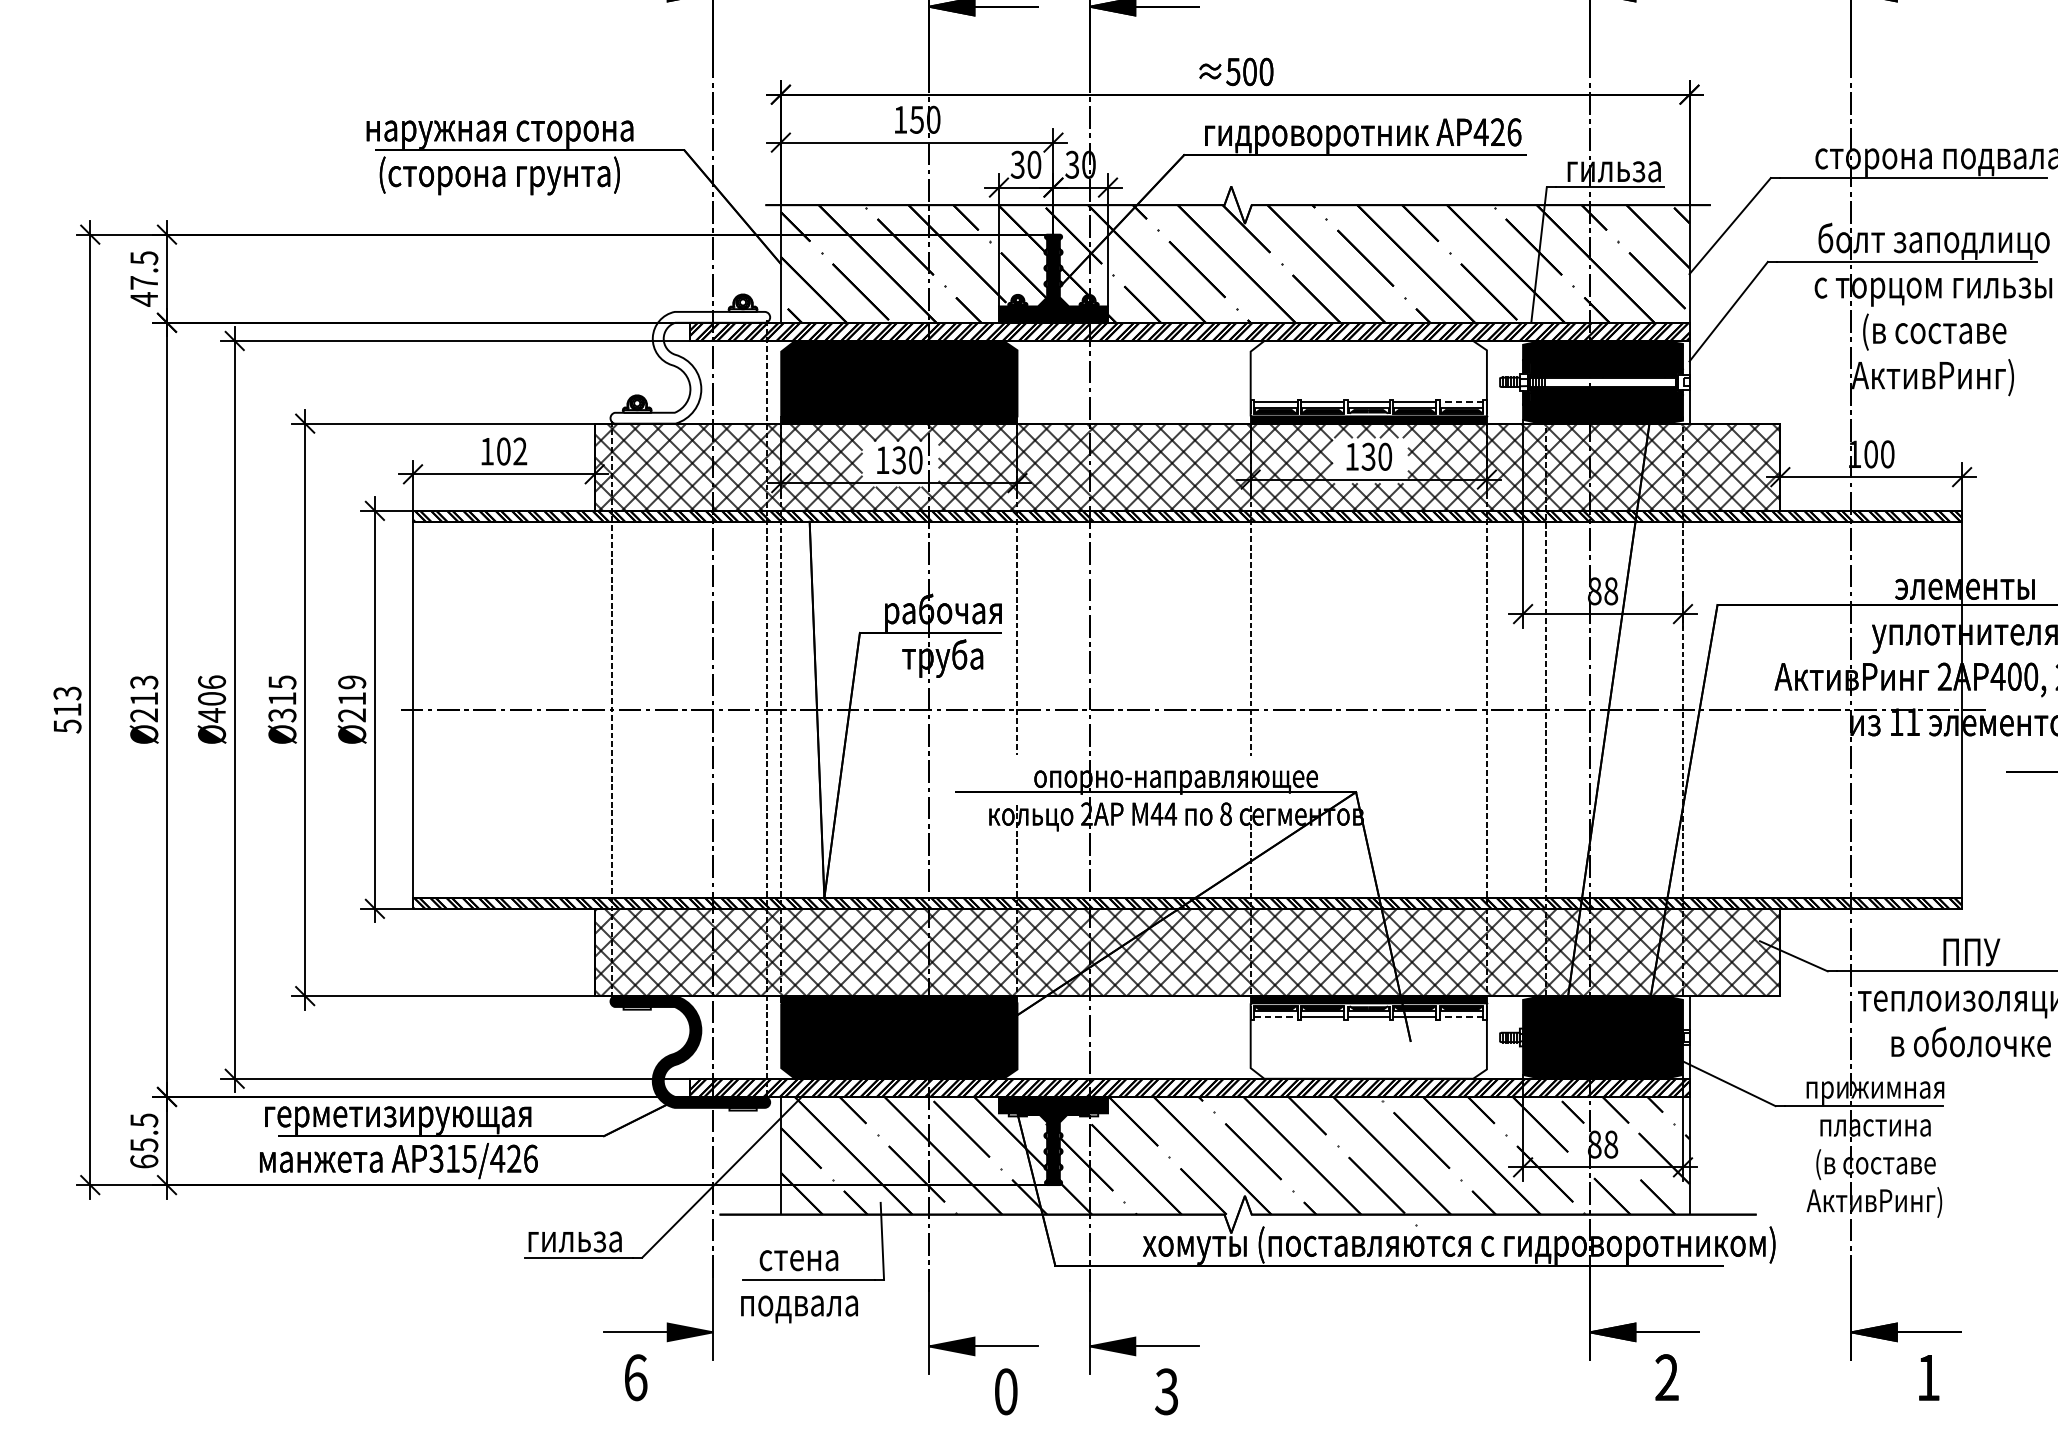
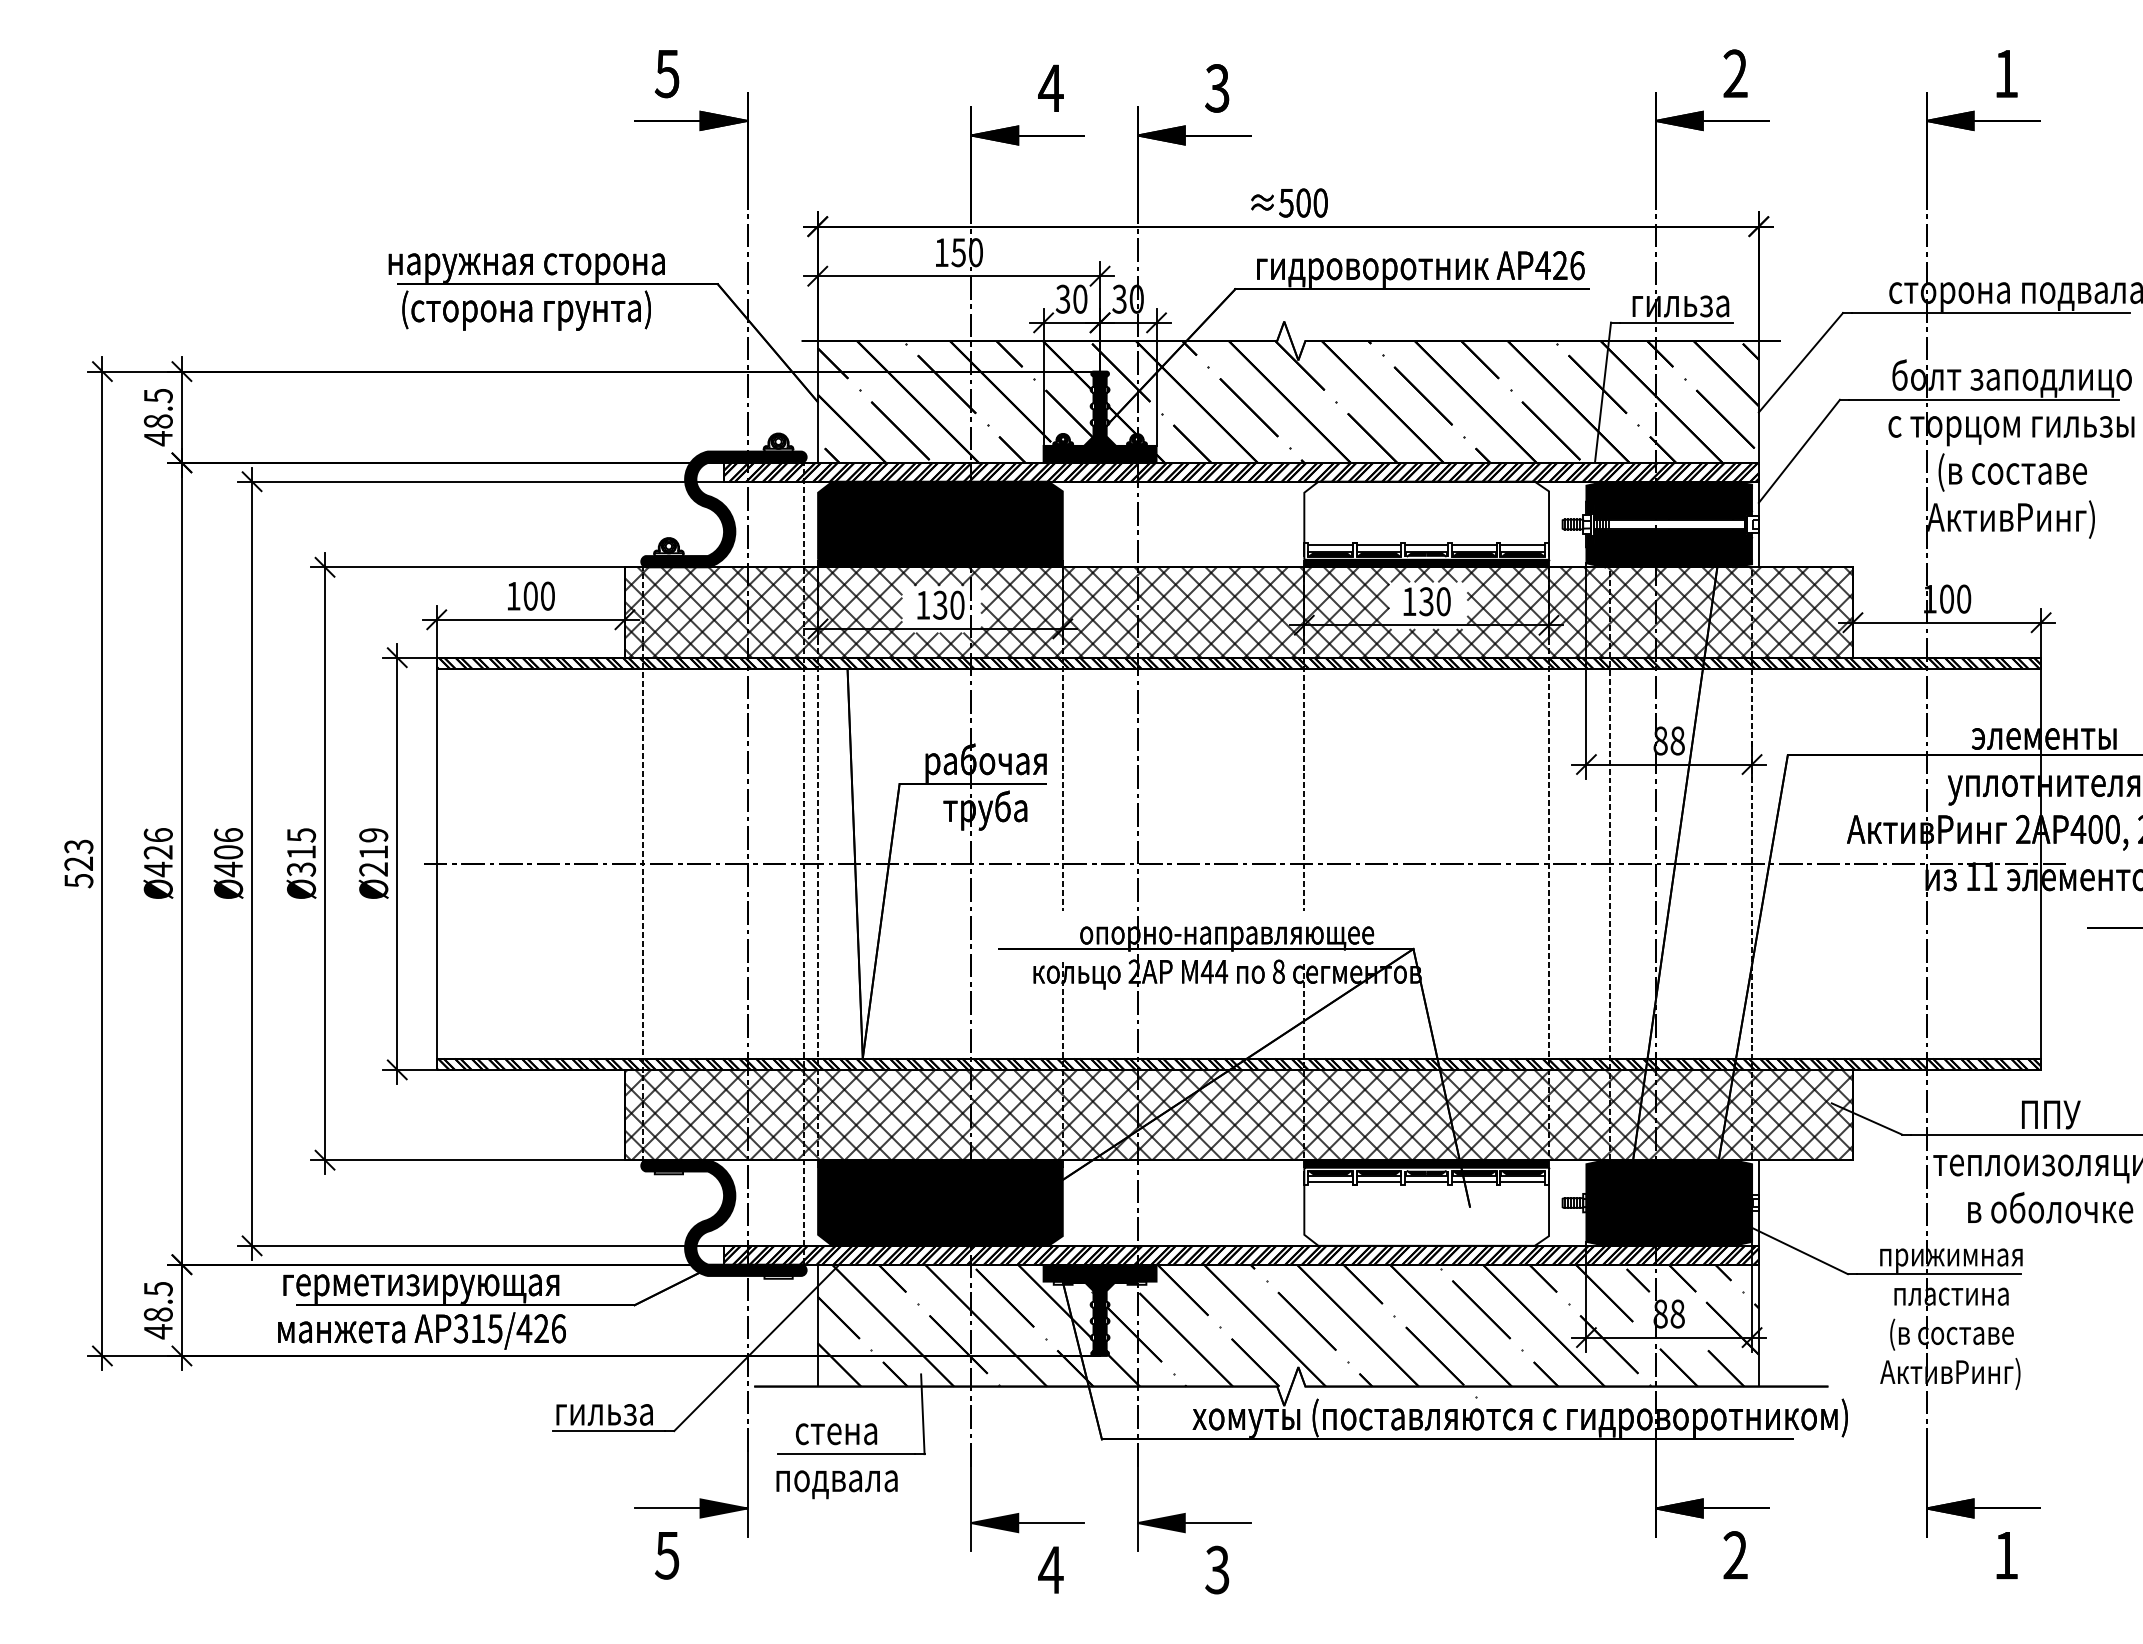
text: (143, 282) -> (157, 421), 47.5 -> 48.5
fill: (689, 367) -> (723, 509), added
line: (1461, 402) -> (1522, 545), dashed -> solid
text: (519, 450) -> (547, 595), 102 -> 100
text: (143, 699) -> (157, 852), Ø213 -> Ø426
text: (67, 709) -> (78, 863), 513 -> 523
line: (1275, 1017) -> (1330, 1182), dashed -> solid
line: (1461, 1017) -> (1522, 1182), dashed -> solid
text: (143, 1153) -> (157, 1323), 65.5 -> 48.5
text: (635, 1377) -> (667, 1555), 6 -> 5
text: (1005, 1391) -> (1050, 1569), 0 -> 4

